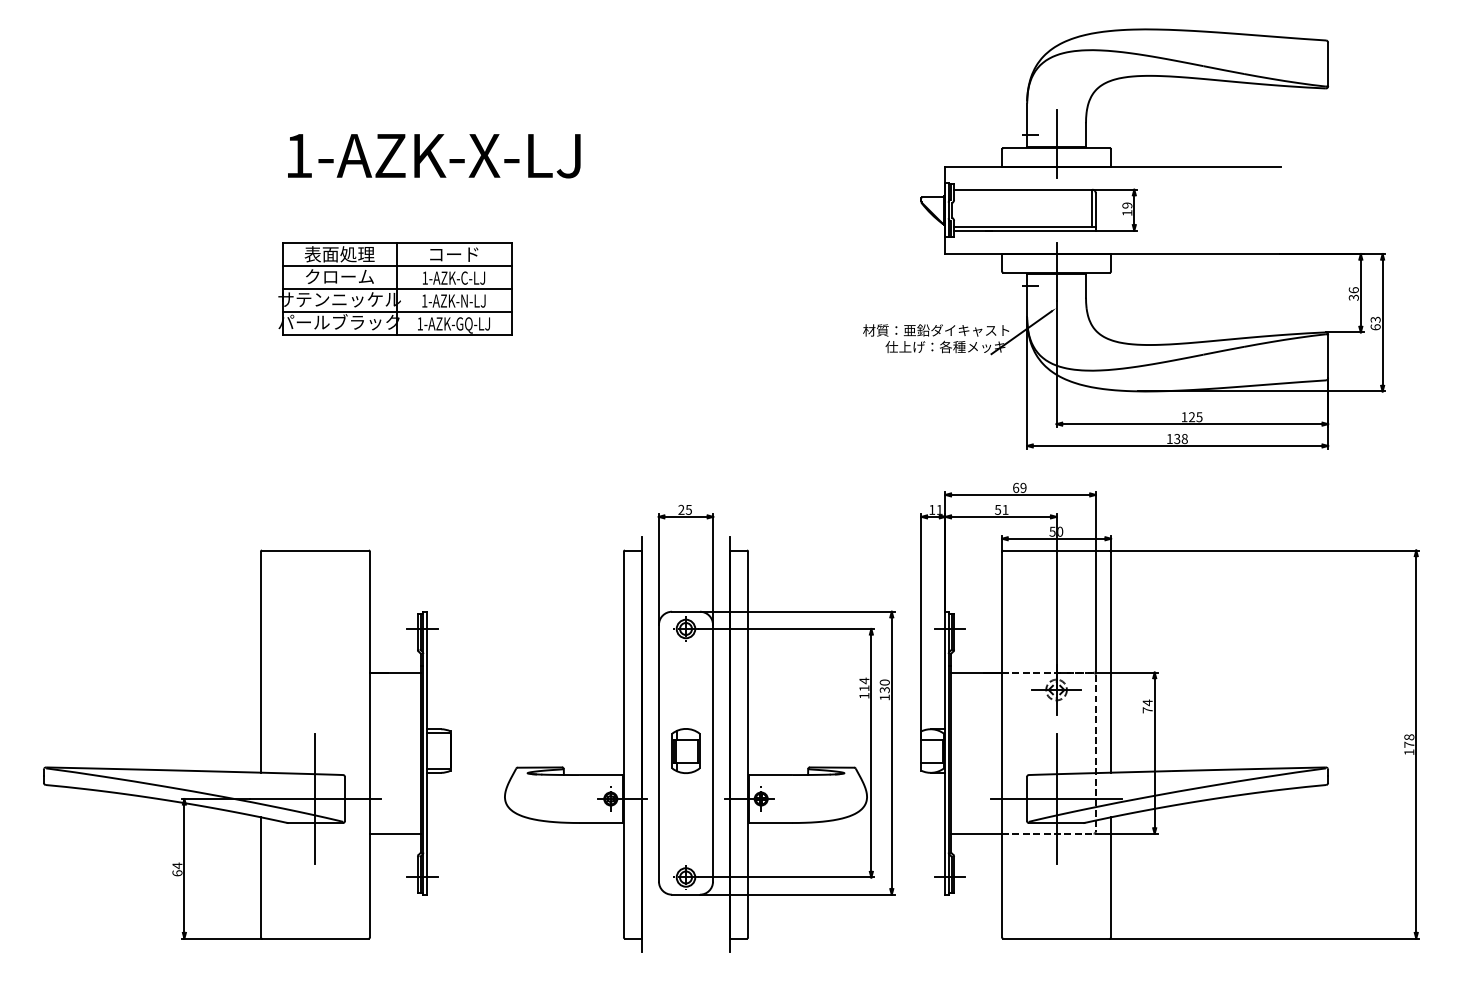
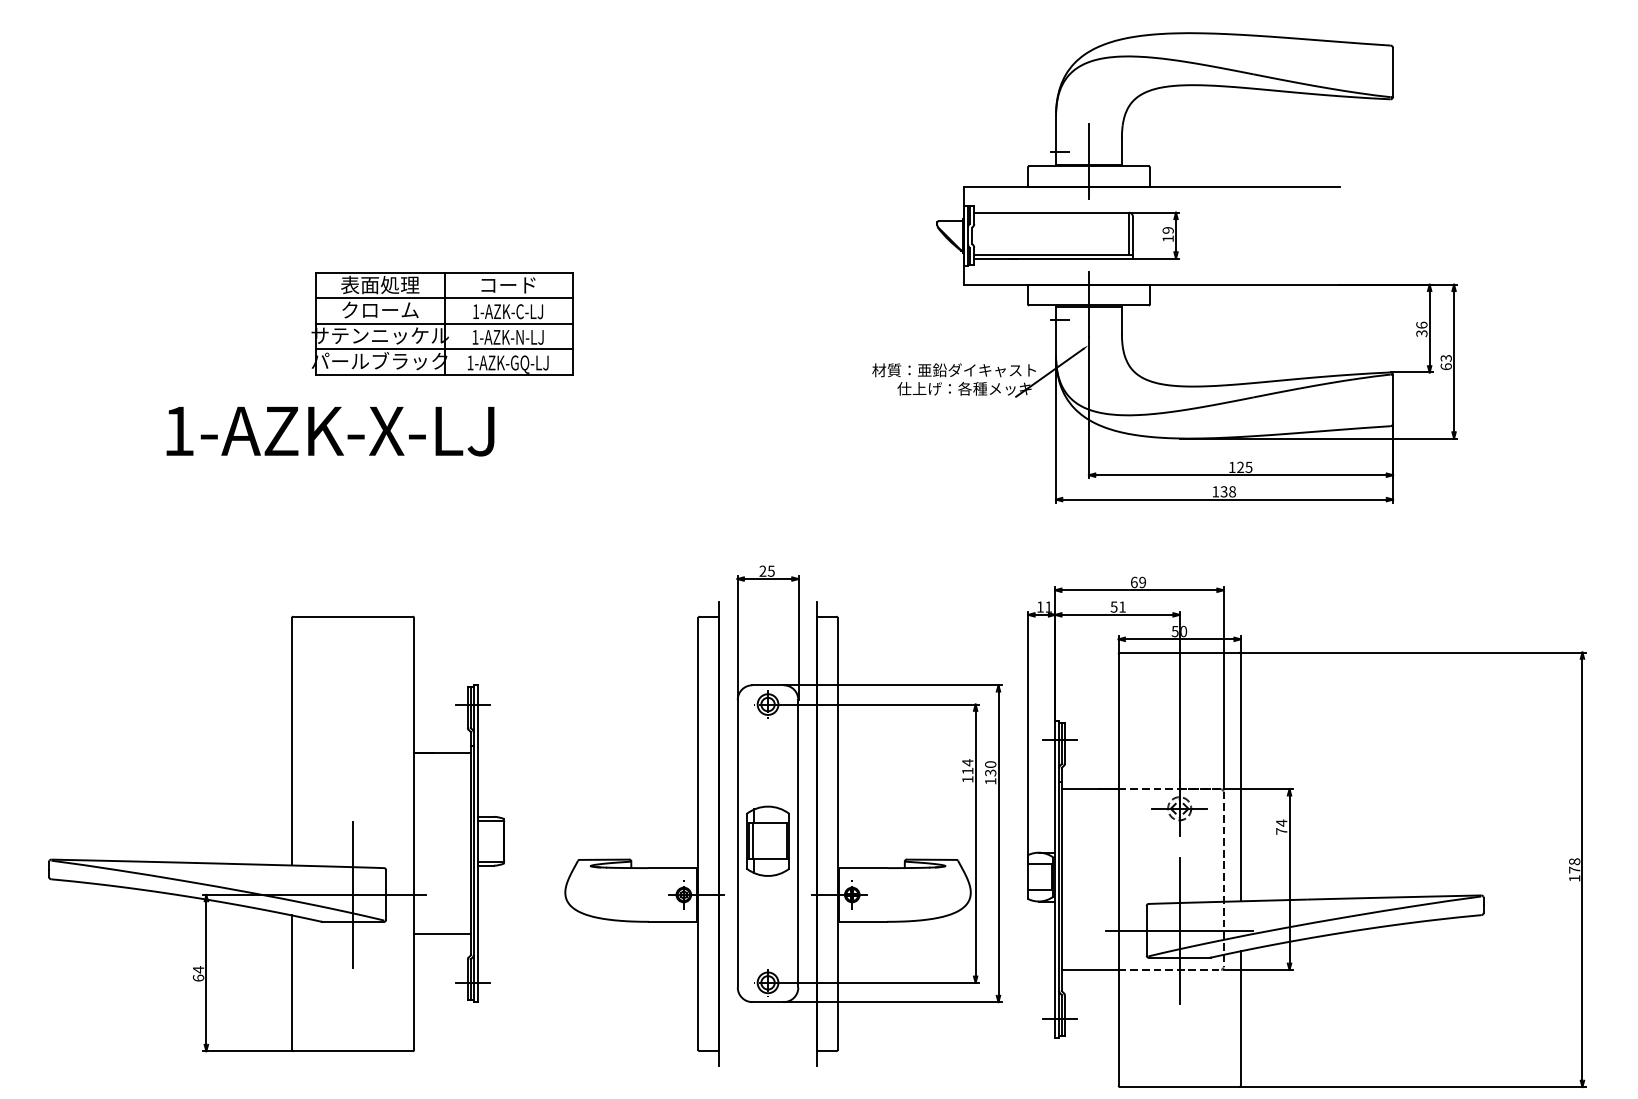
text: (434, 156) -> (330, 431), moved
part: (1124, 231) -> (1165, 259), moved
part: (1169, 710) -> (1306, 831), moved
part: (685, 750) -> (767, 840), size x1.4

